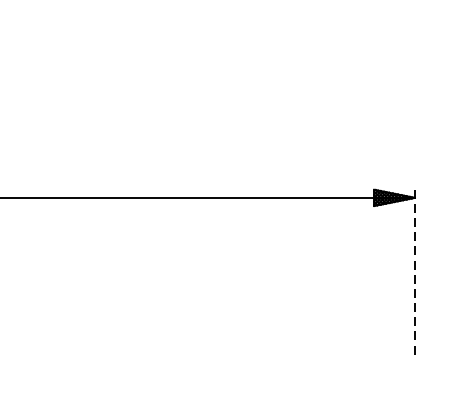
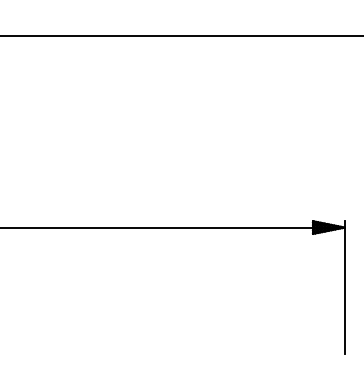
line: (414, 276) -> (344, 288), dashed -> solid

